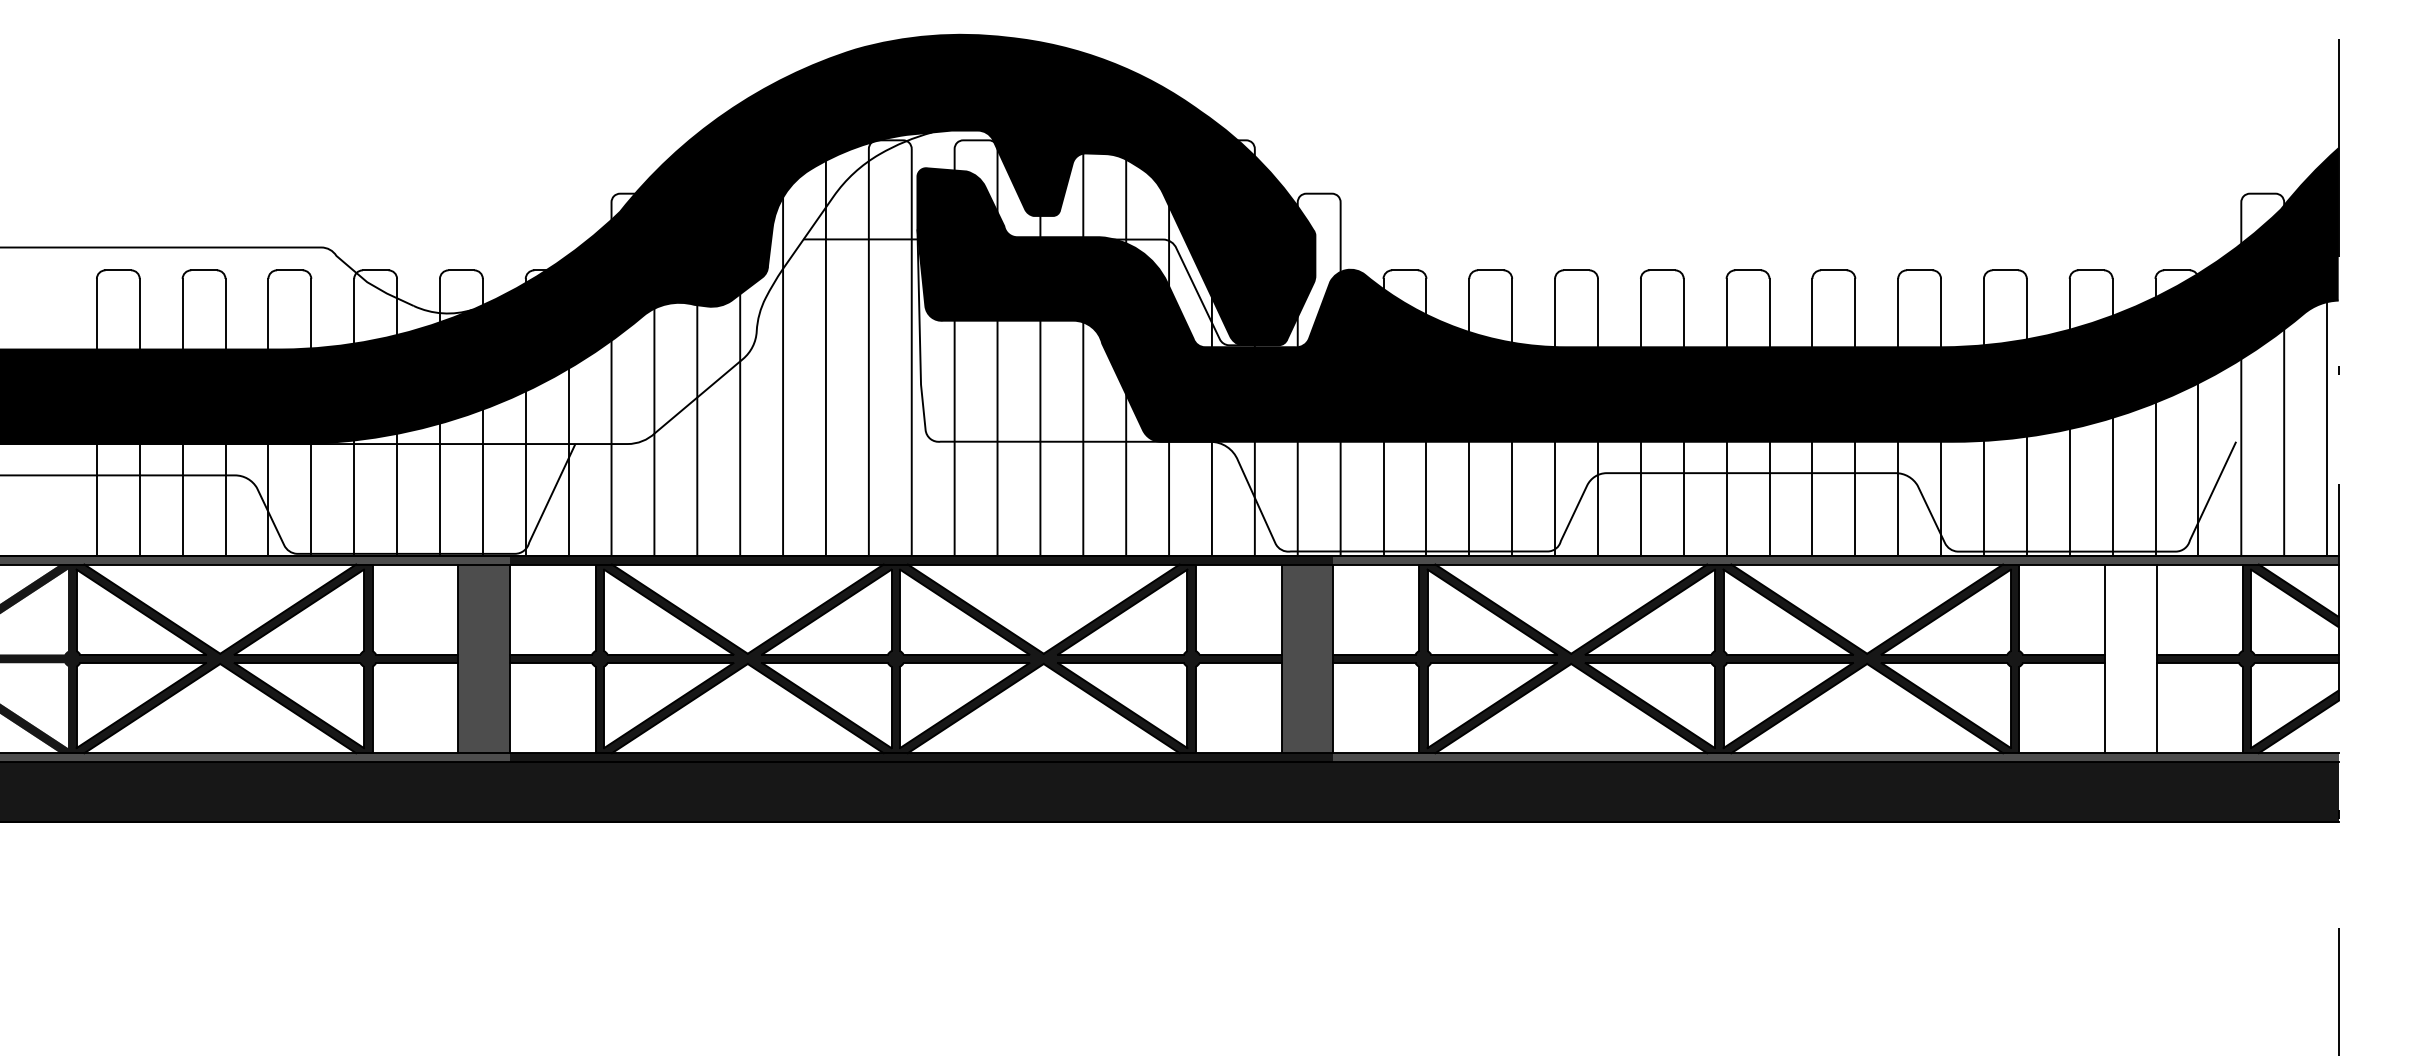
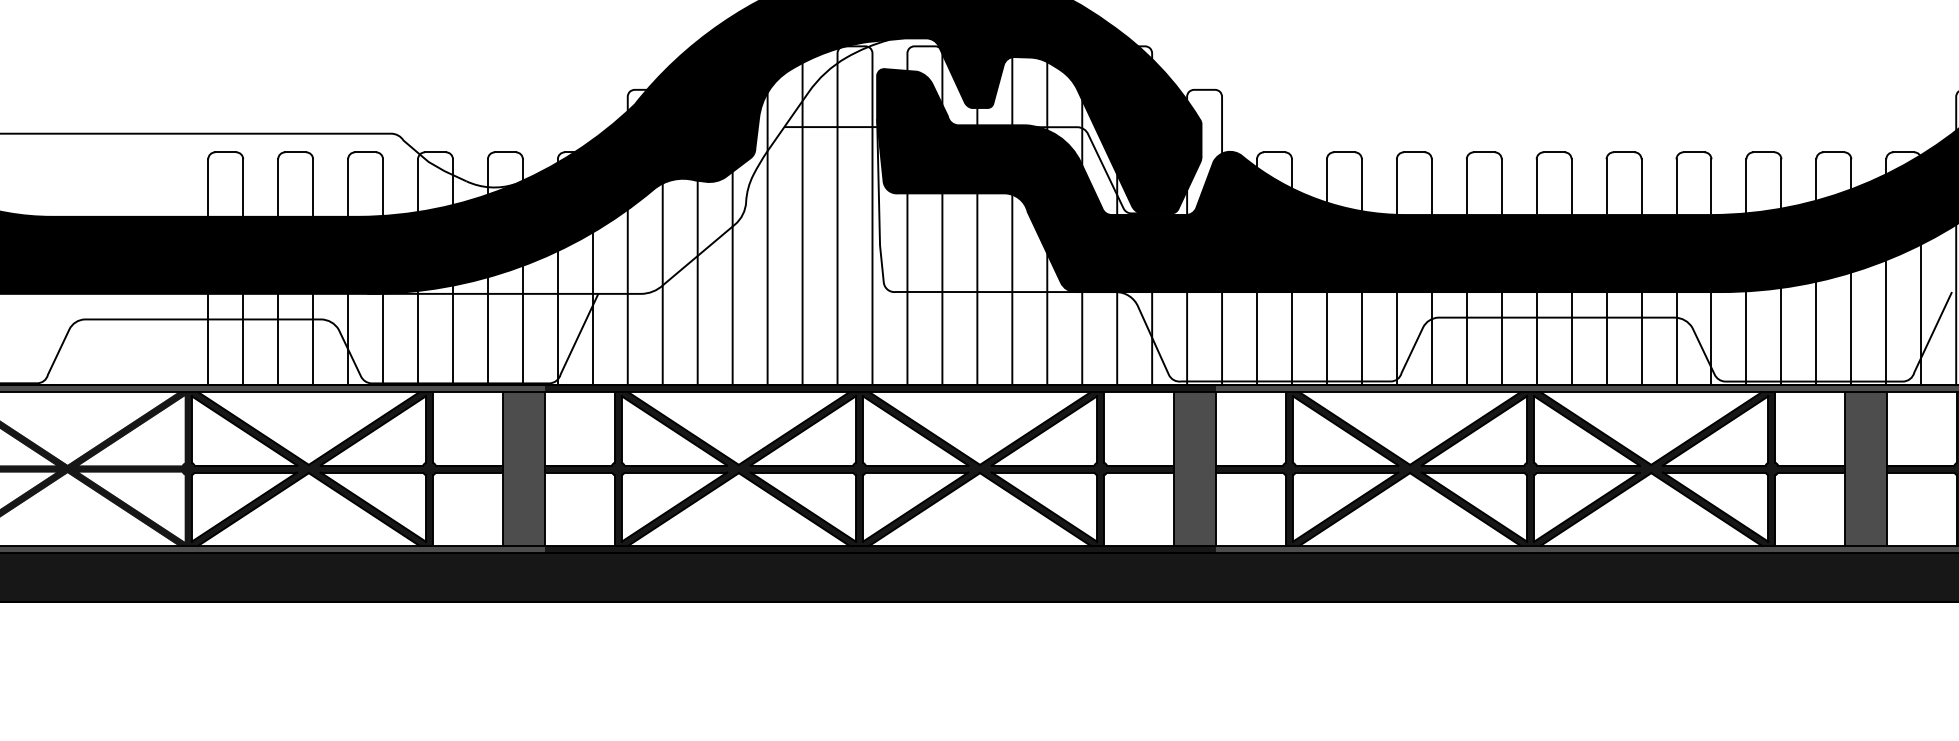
fill: (2130, 658) -> (1865, 468), added

